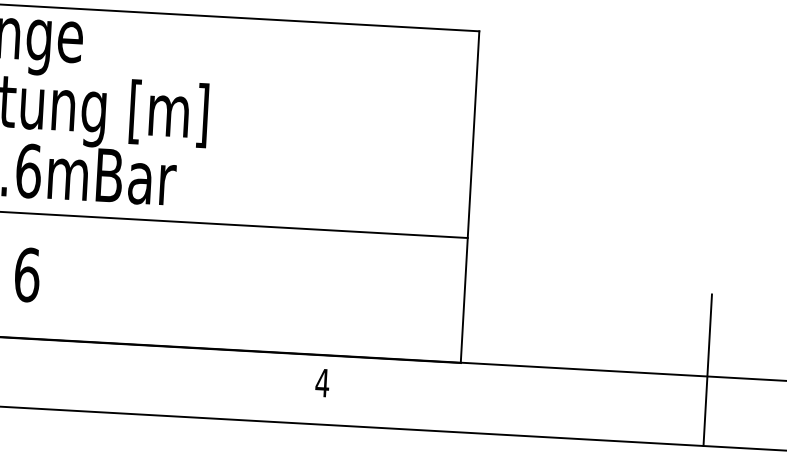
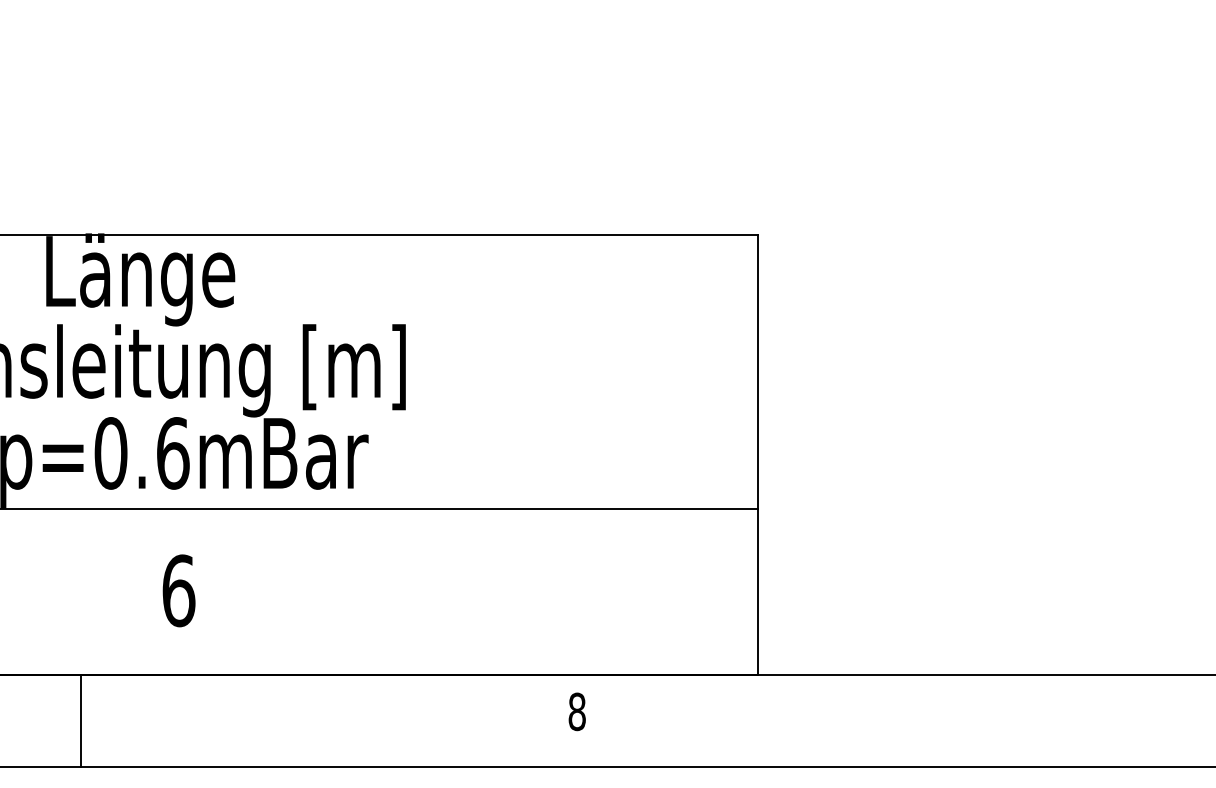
line: (707, 370) -> (1085, 666), removed
text: (322, 382) -> (577, 711), 4 -> 8

